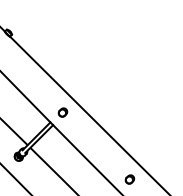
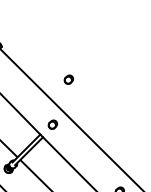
part: (78, 67) -> (68, 79), added

